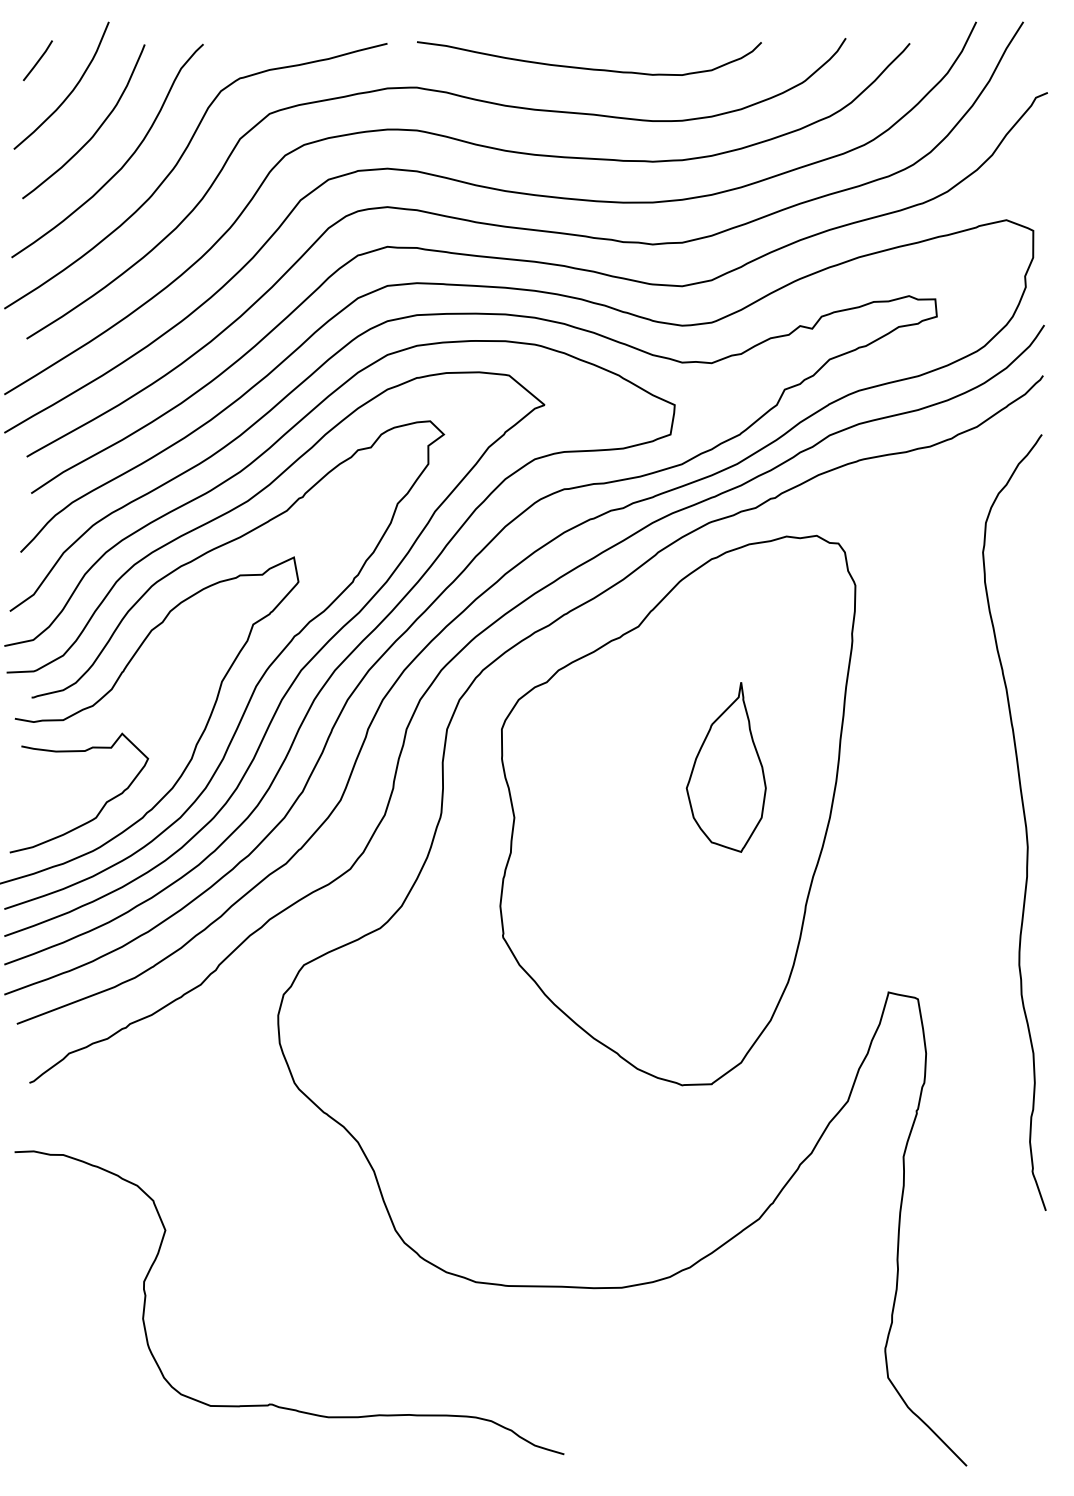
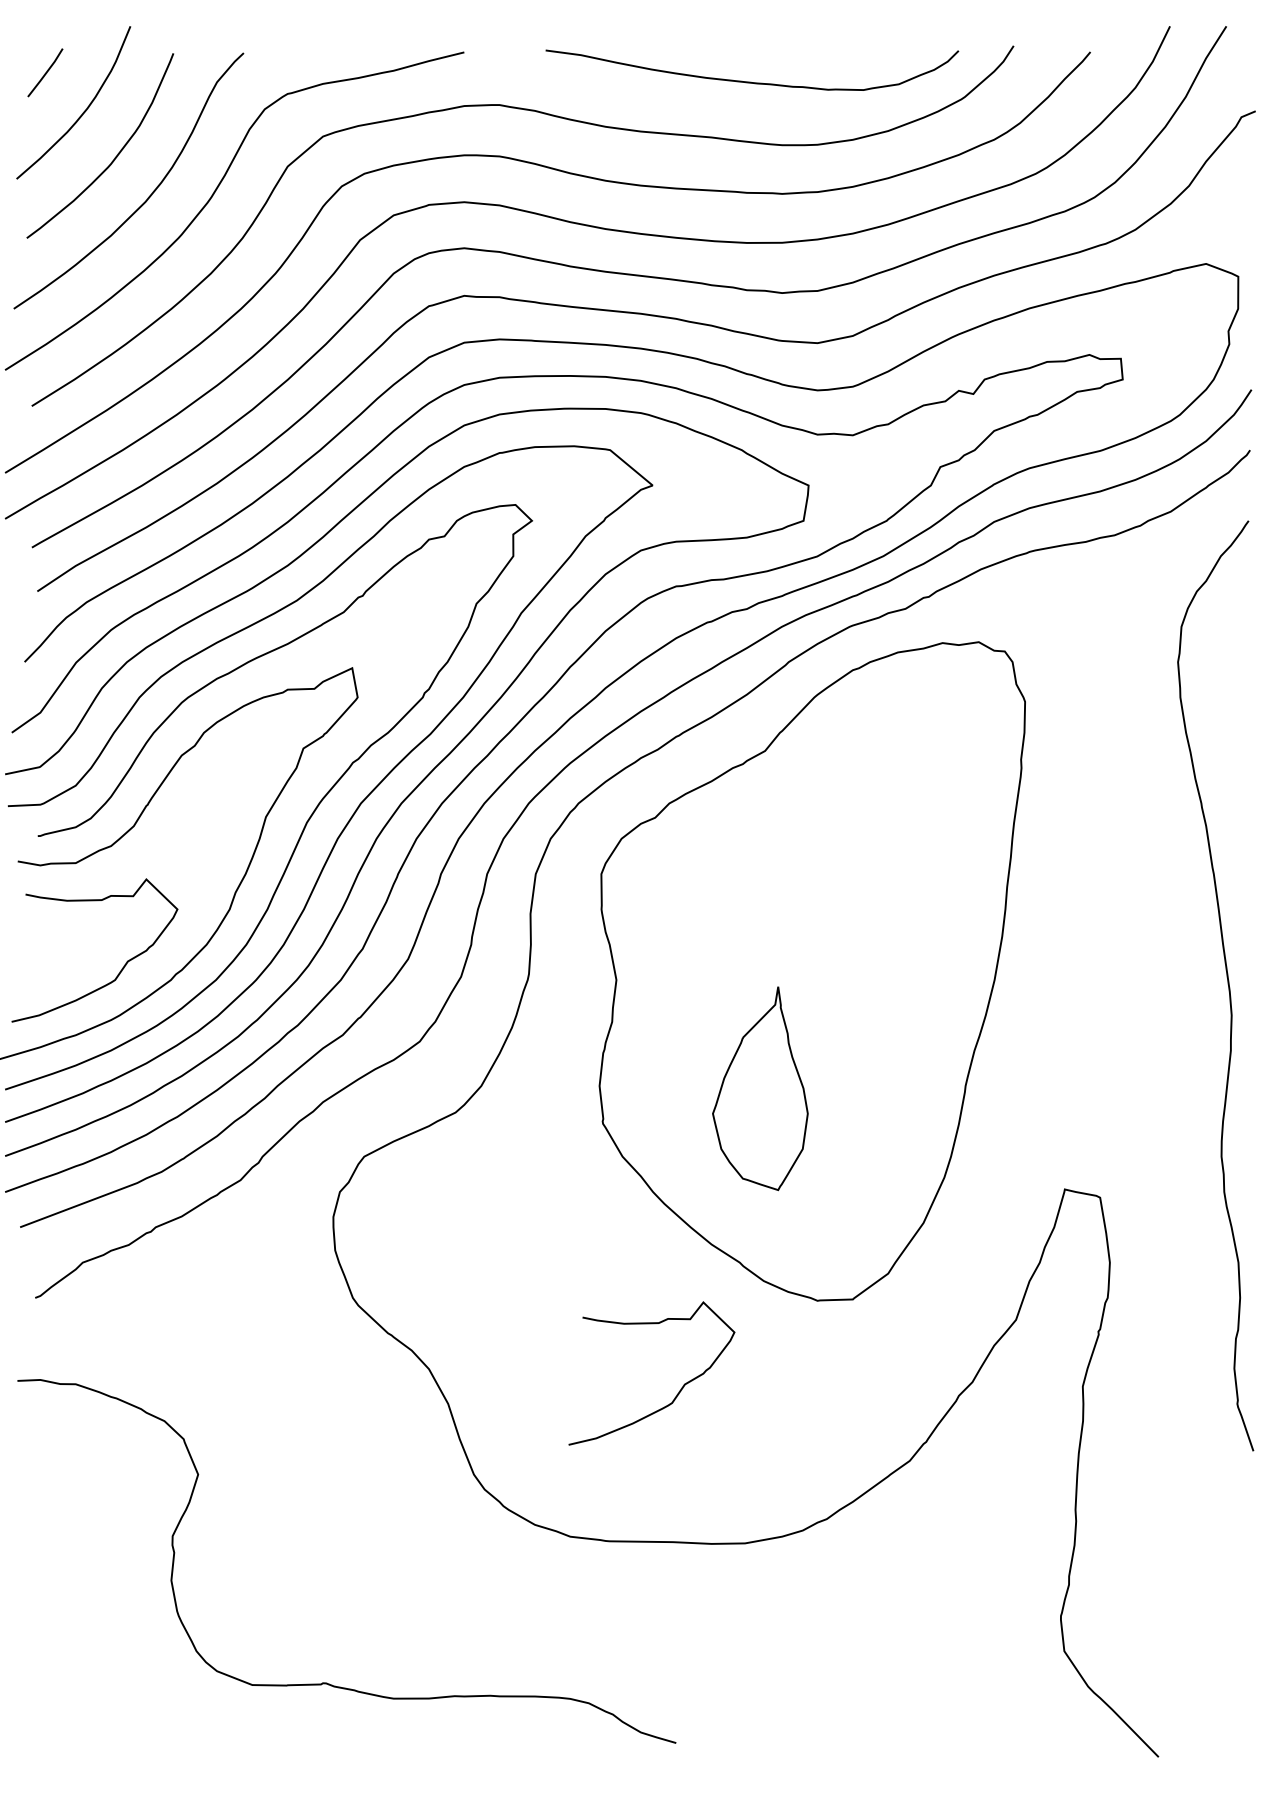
curve: (588, 67) -> (751, 81), moved
part: (726, 767) -> (760, 1088), moved
curve: (566, 1161) -> (678, 1391), added

